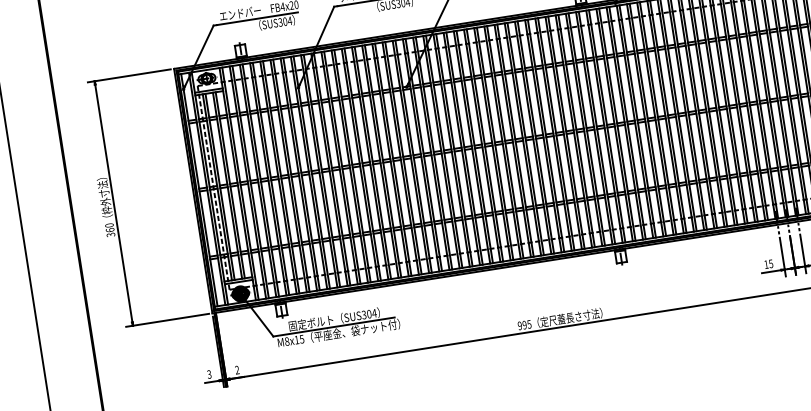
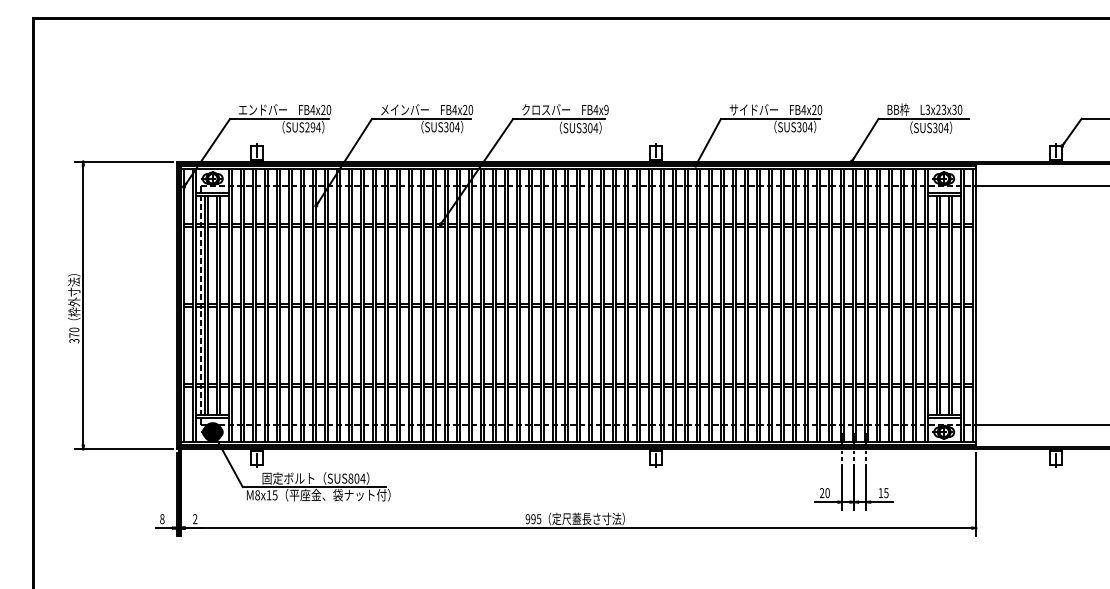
text: (283, 22) -> (310, 127), SUS304 -> SUS294
text: (110, 230) -> (74, 335), 360 -> 370
text: (768, 263) -> (824, 492), 15 -> 20
text: (363, 314) -> (350, 478), SUS304 -> SUS804
text: (209, 373) -> (162, 518), 3 -> 8

